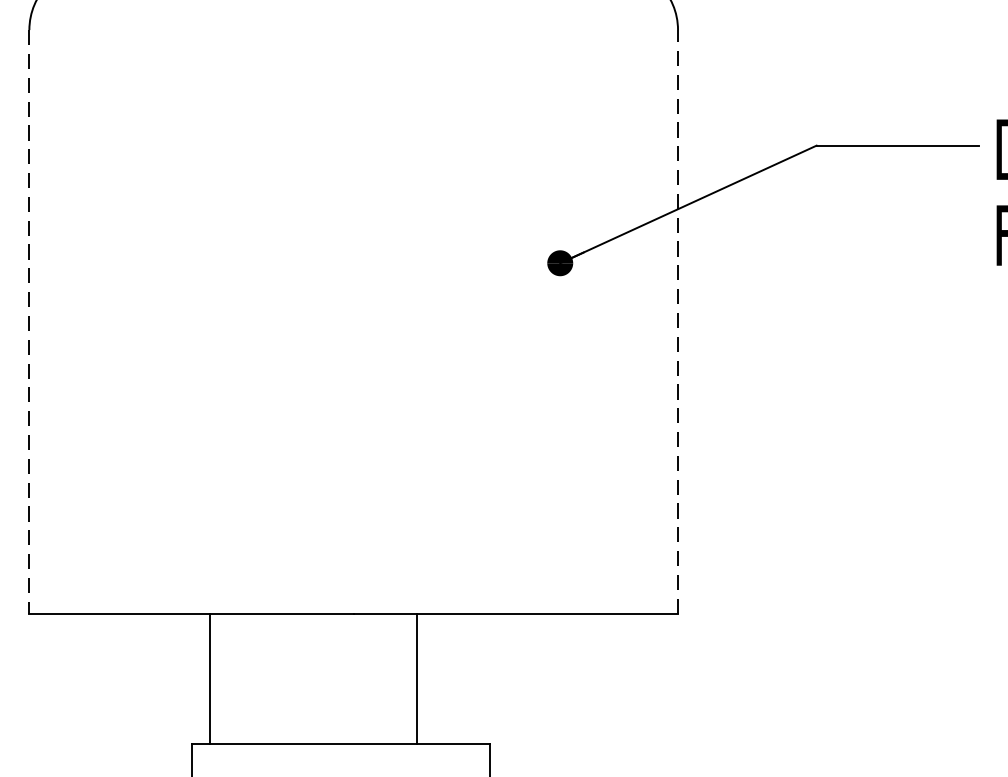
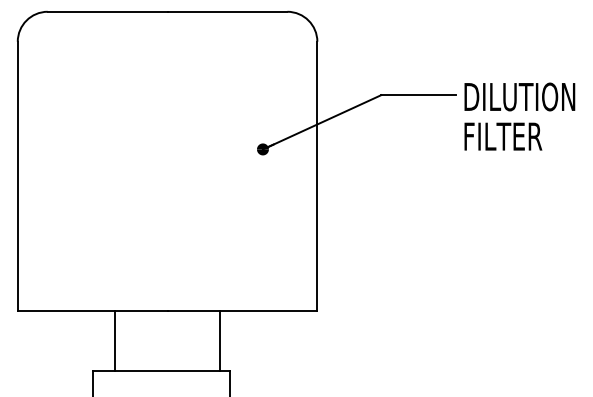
line: (28, 321) -> (17, 176), dashed -> solid
line: (678, 321) -> (317, 176), dashed -> solid
line: (210, 679) -> (115, 341), moved
line: (418, 679) -> (220, 341), moved

